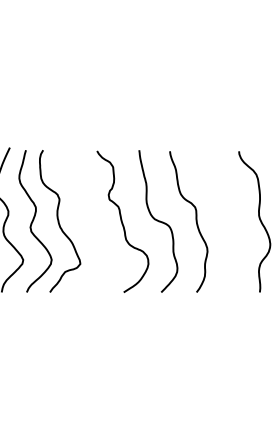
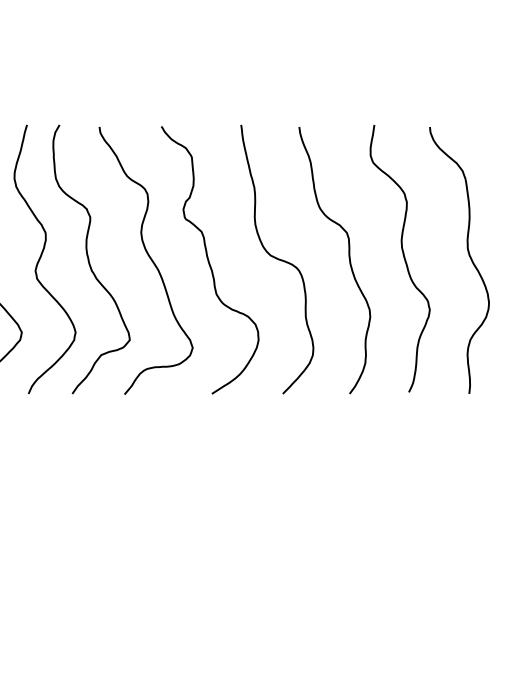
curve: (224, 220) -> (402, 257), added
curve: (90, 221) -> (148, 259), added

